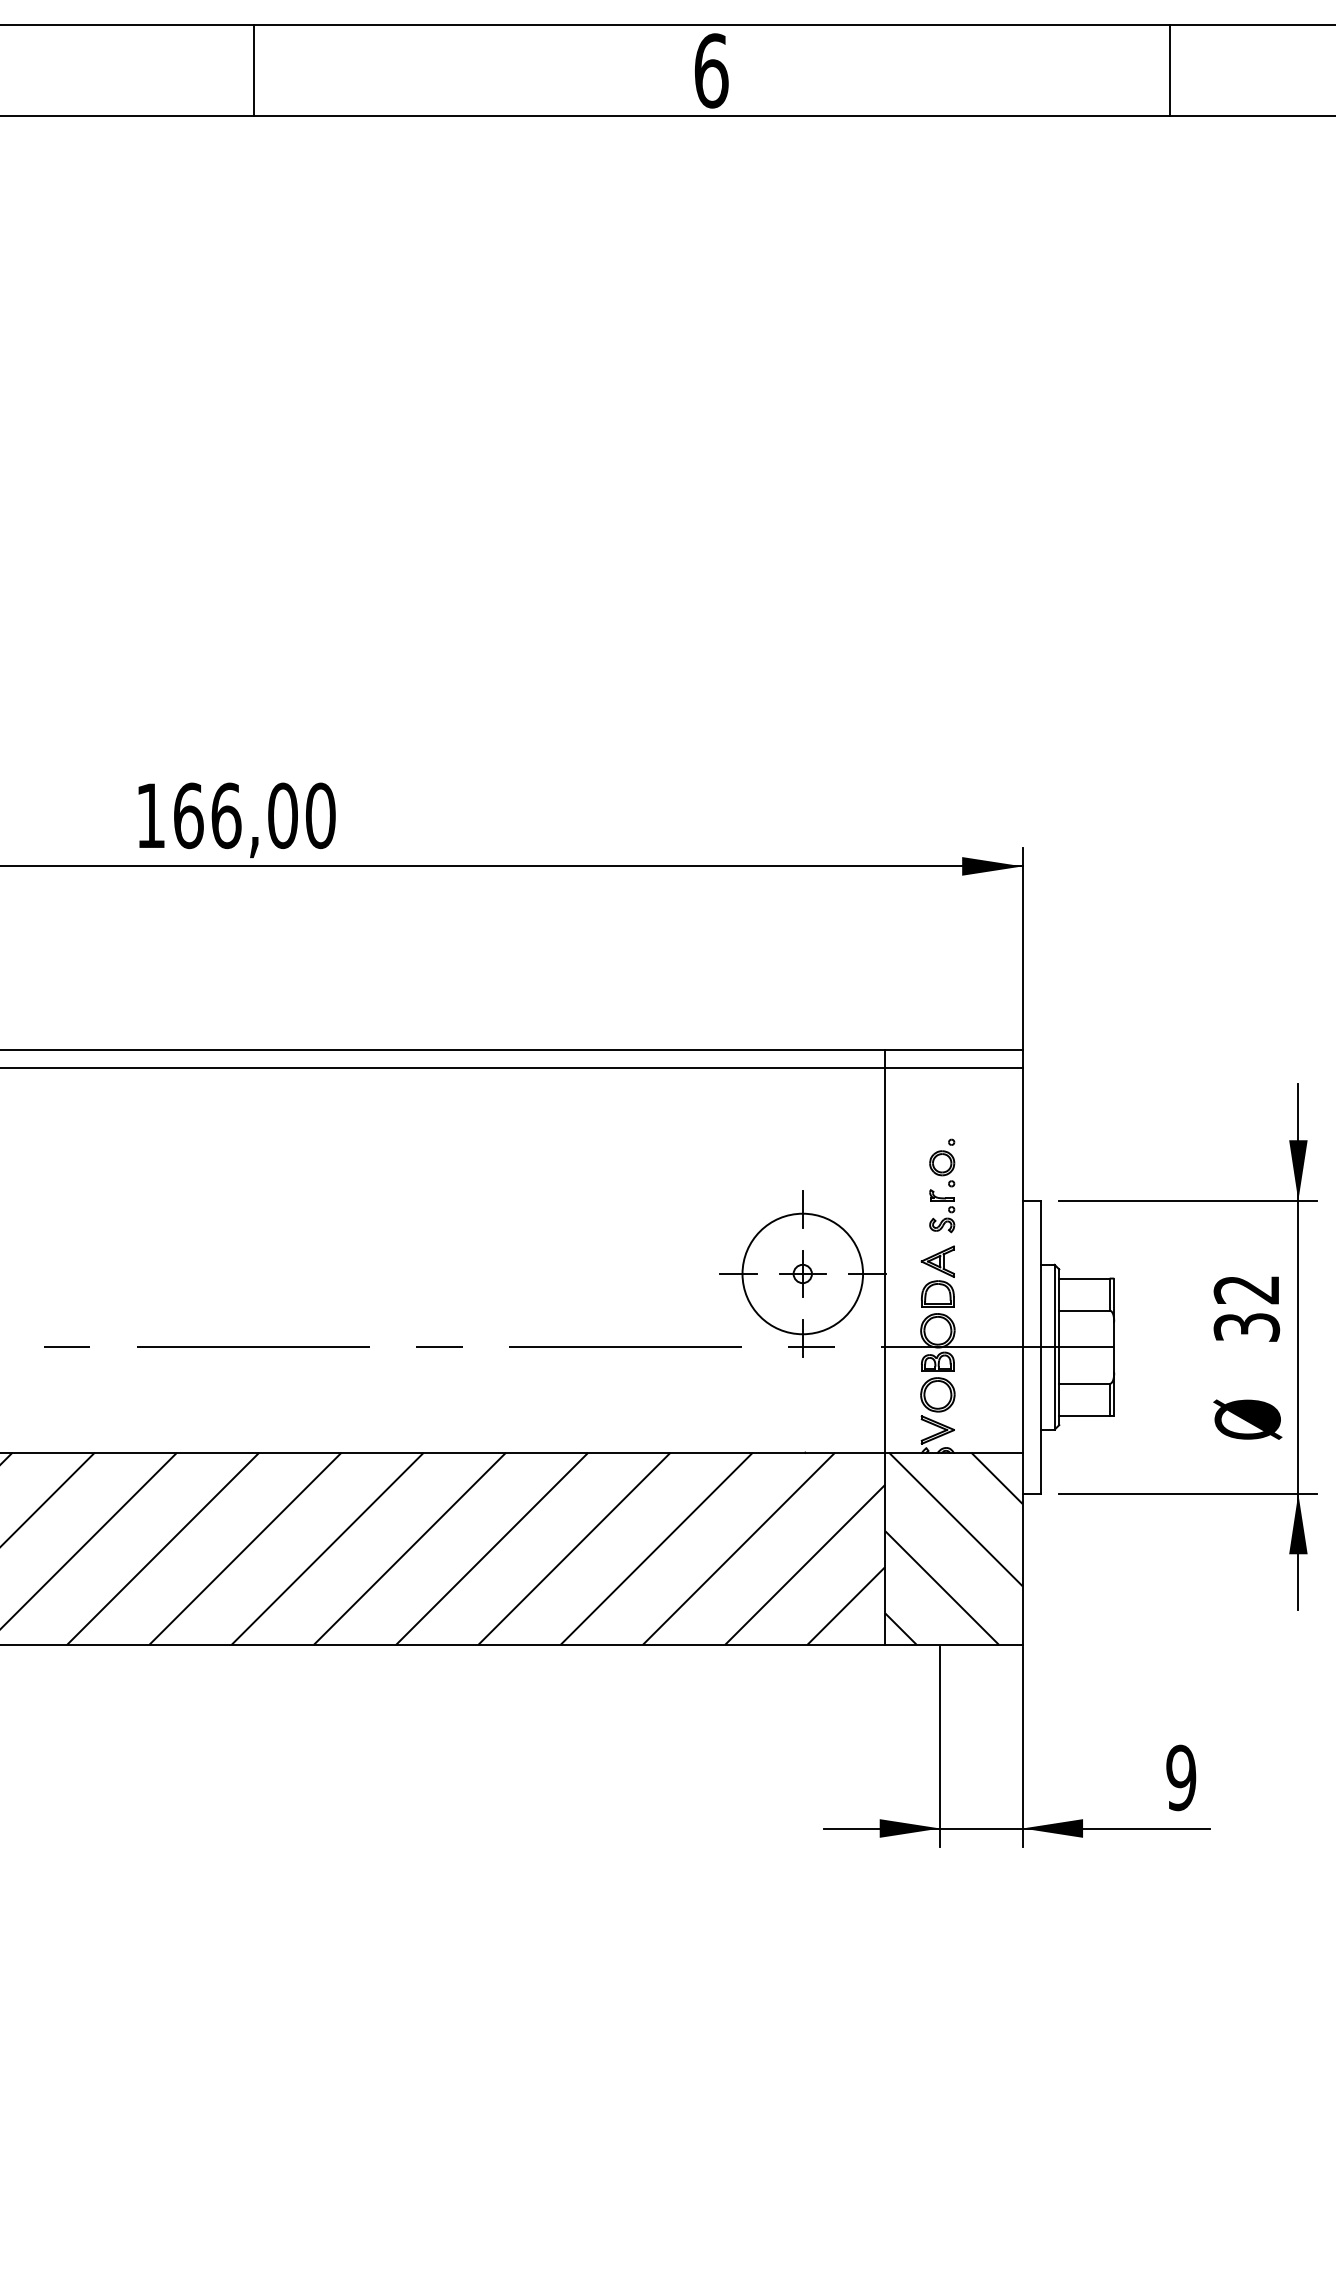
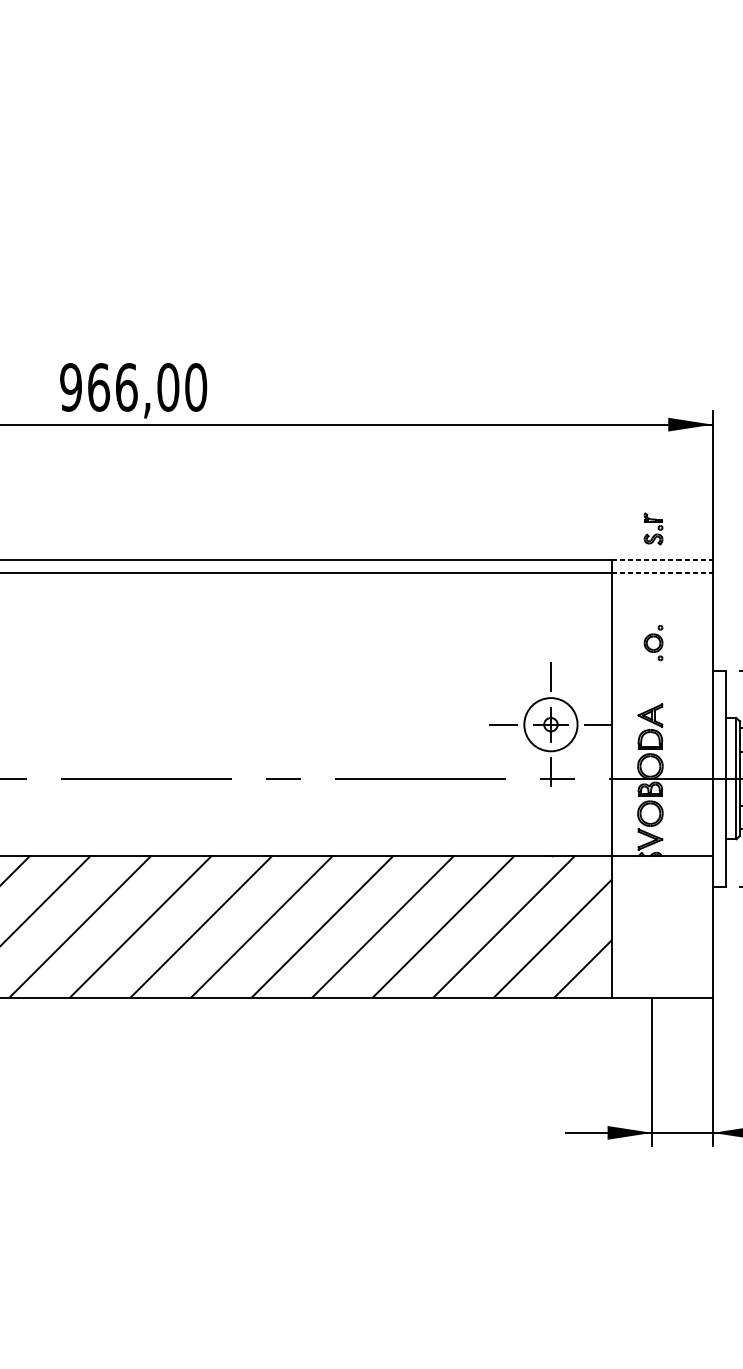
text: (150, 815) -> (70, 387), 166,00 -> 966,00
line: (953, 1049) -> (661, 559), solid -> dashed
line: (953, 1067) -> (661, 572), solid -> dashed
part: (942, 1211) -> (653, 529), moved
circle: (802, 1273) -> (550, 724), size x0.6
hatch: (953, 1548) -> (661, 926), removed

